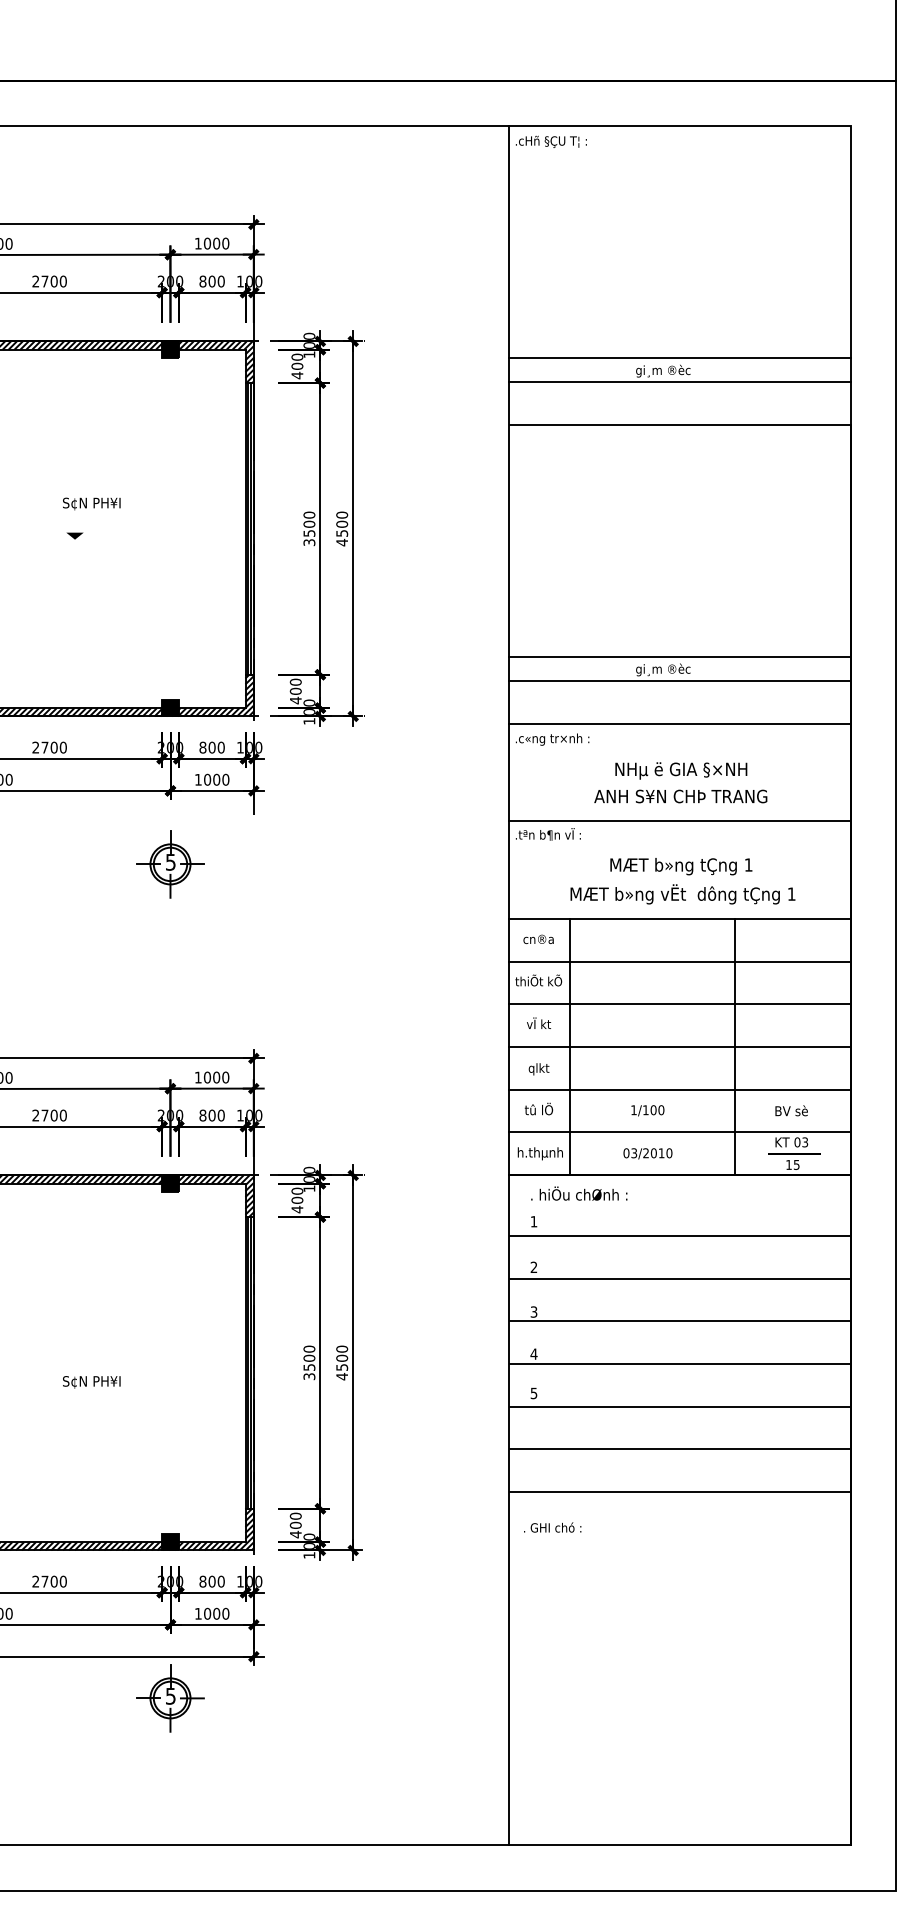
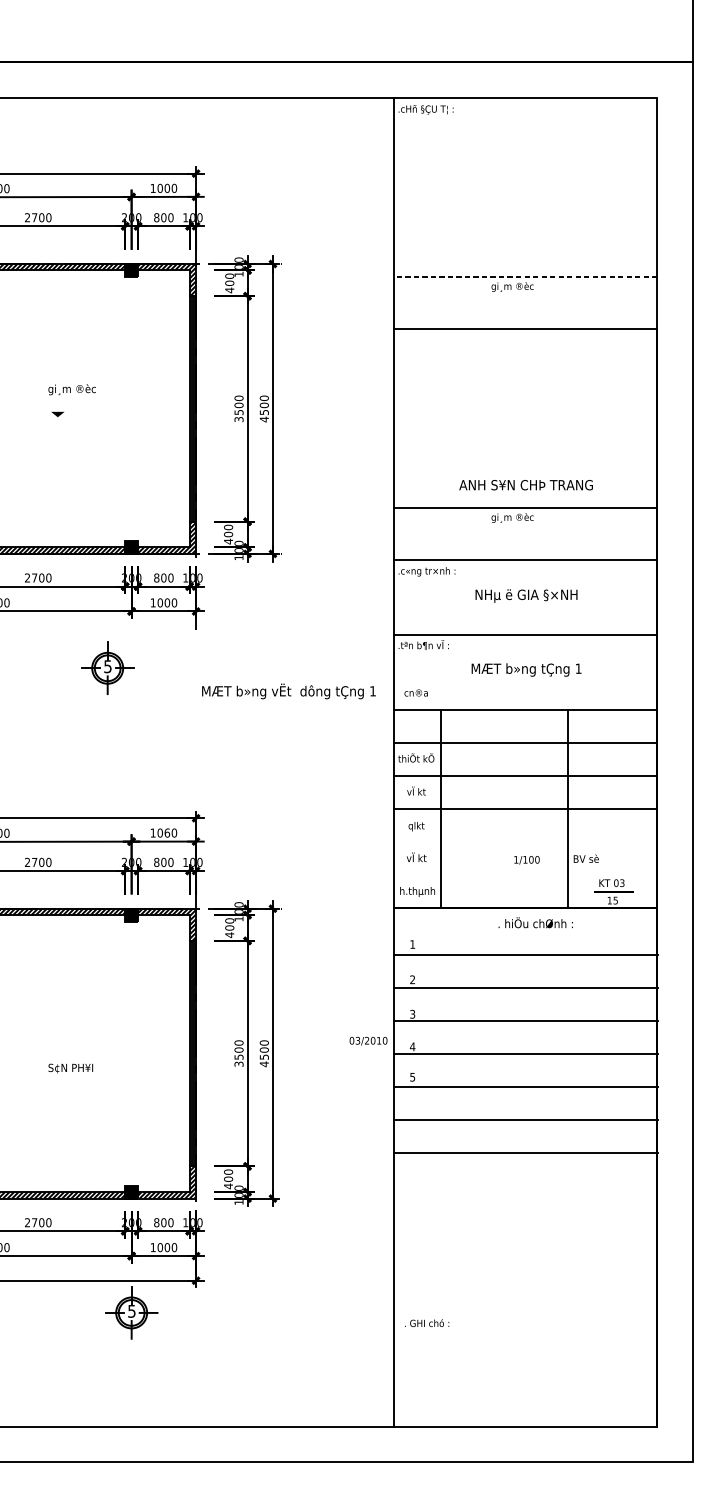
line: (679, 357) -> (525, 276), solid -> dashed
line: (679, 382) -> (525, 295), removed
text: (93, 503) -> (72, 389), S¢N PH¥I -> gi¸m ®èc
line: (679, 681) -> (525, 526), removed
text: (680, 796) -> (525, 485), moved
part: (170, 864) -> (107, 668), moved
text: (682, 894) -> (288, 691), moved
text: (538, 939) -> (416, 693), moved
text: (216, 1077) -> (167, 833), 1000 -> 1060
line: (679, 1089) -> (525, 842), removed
text: (538, 1108) -> (416, 856), tû lÖ -> vÏ kt
text: (647, 1110) -> (526, 860), moved
text: (791, 1110) -> (586, 858), moved
line: (679, 1132) -> (525, 875), removed
text: (647, 1153) -> (368, 1040), moved
text: (579, 1193) -> (535, 922), moved
text: (552, 1527) -> (426, 1323), moved

